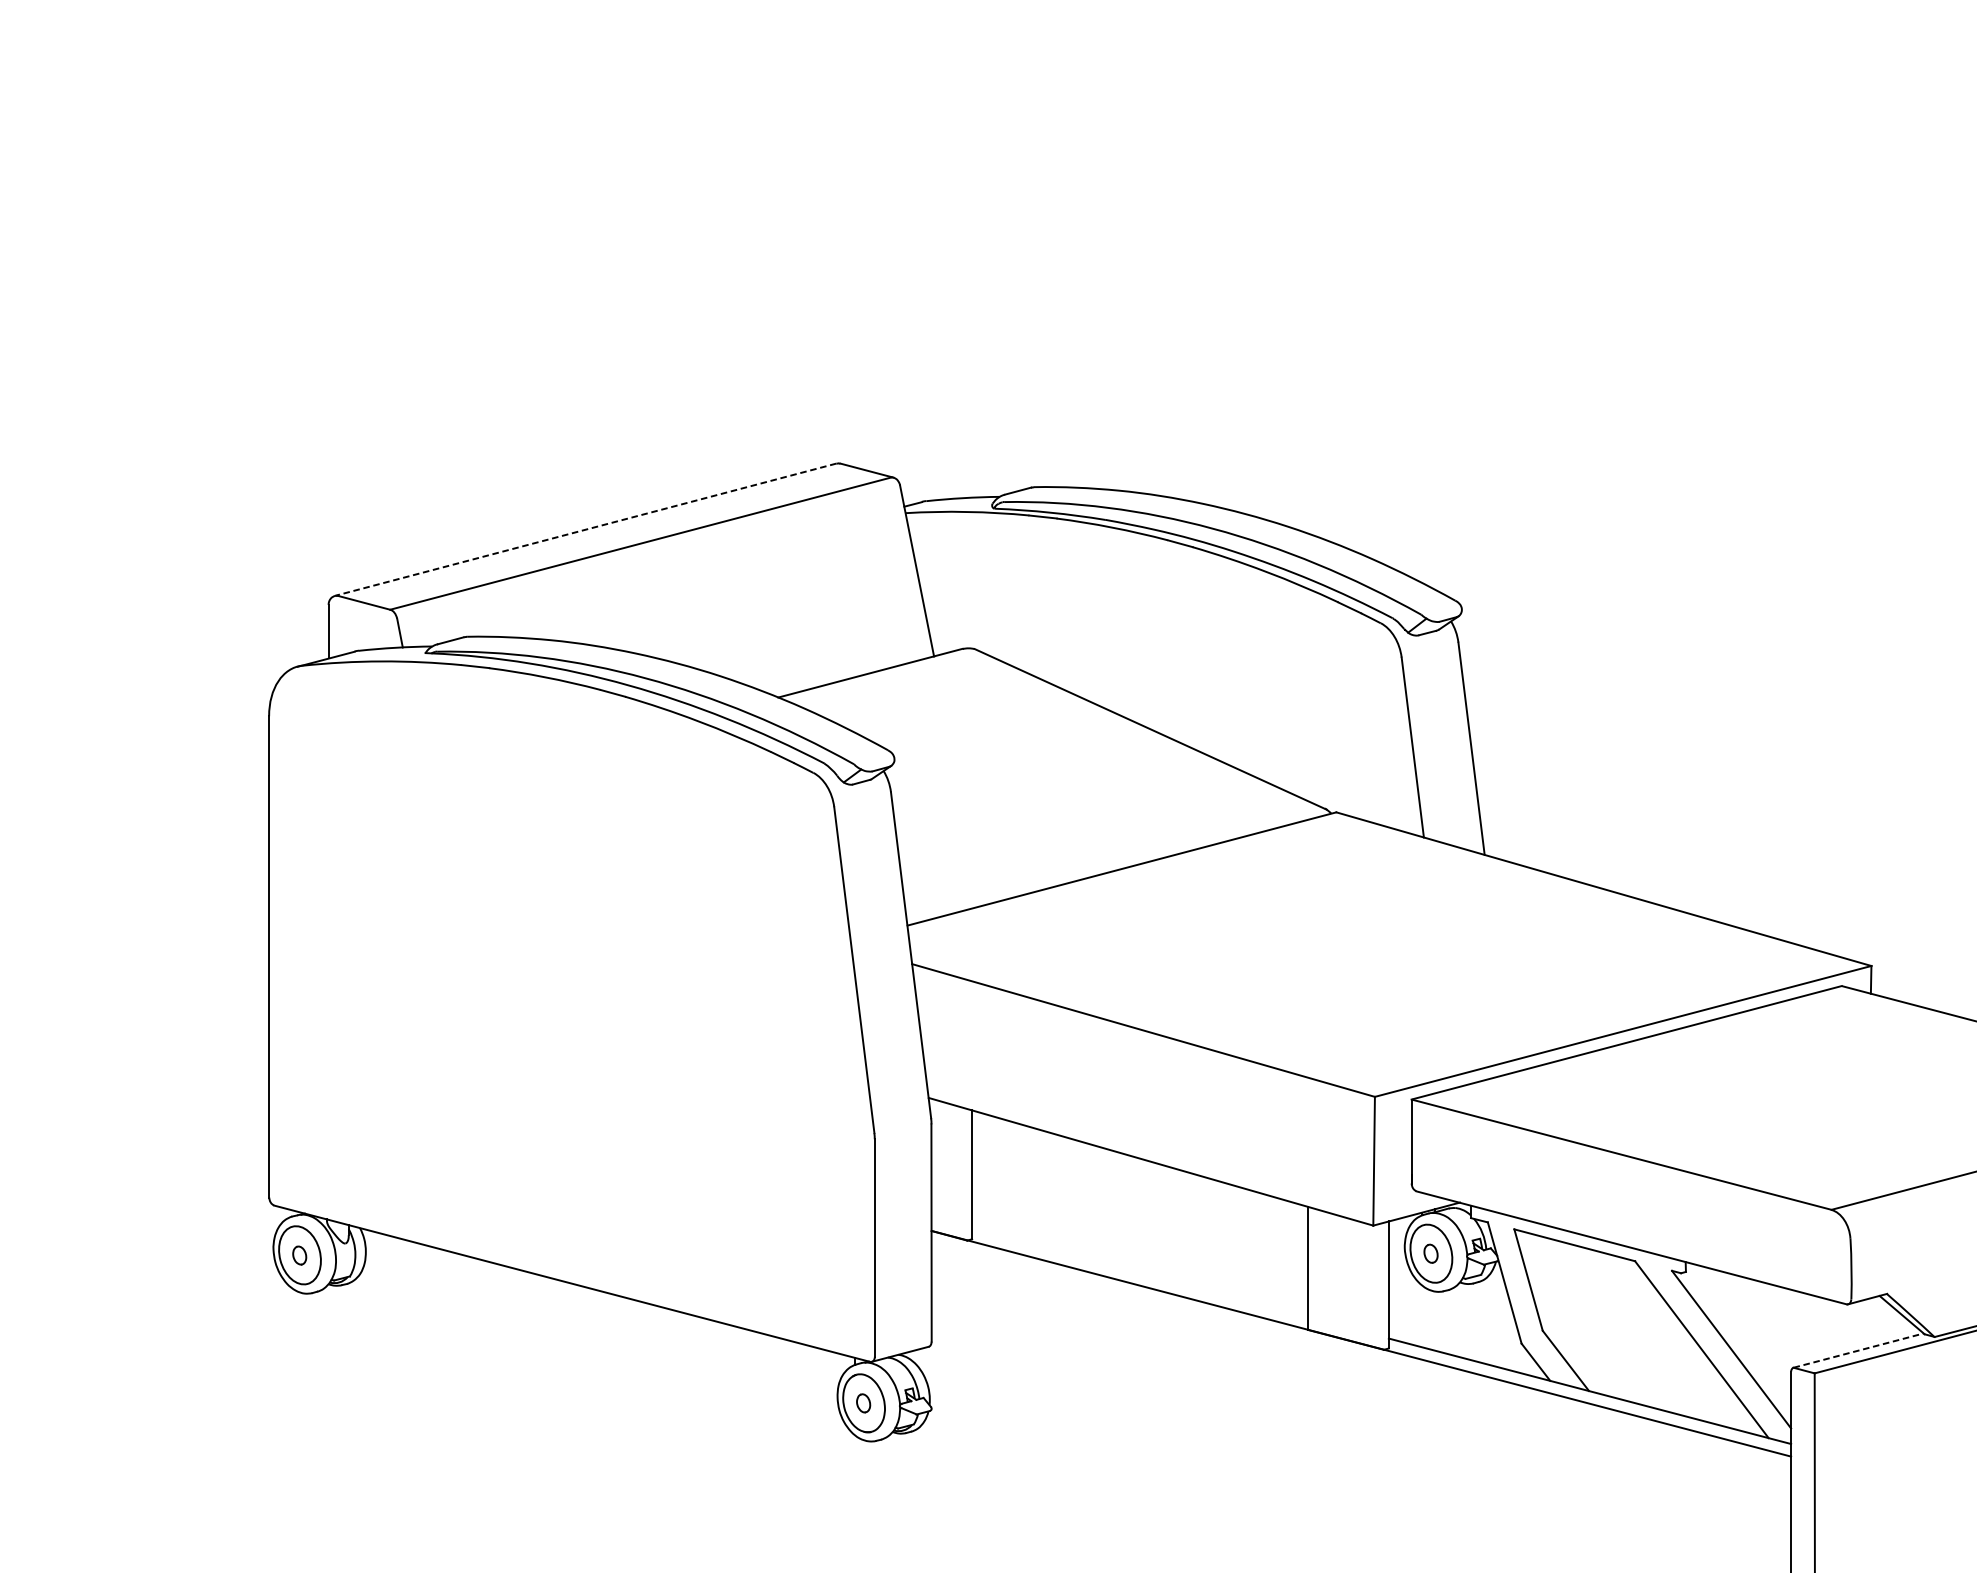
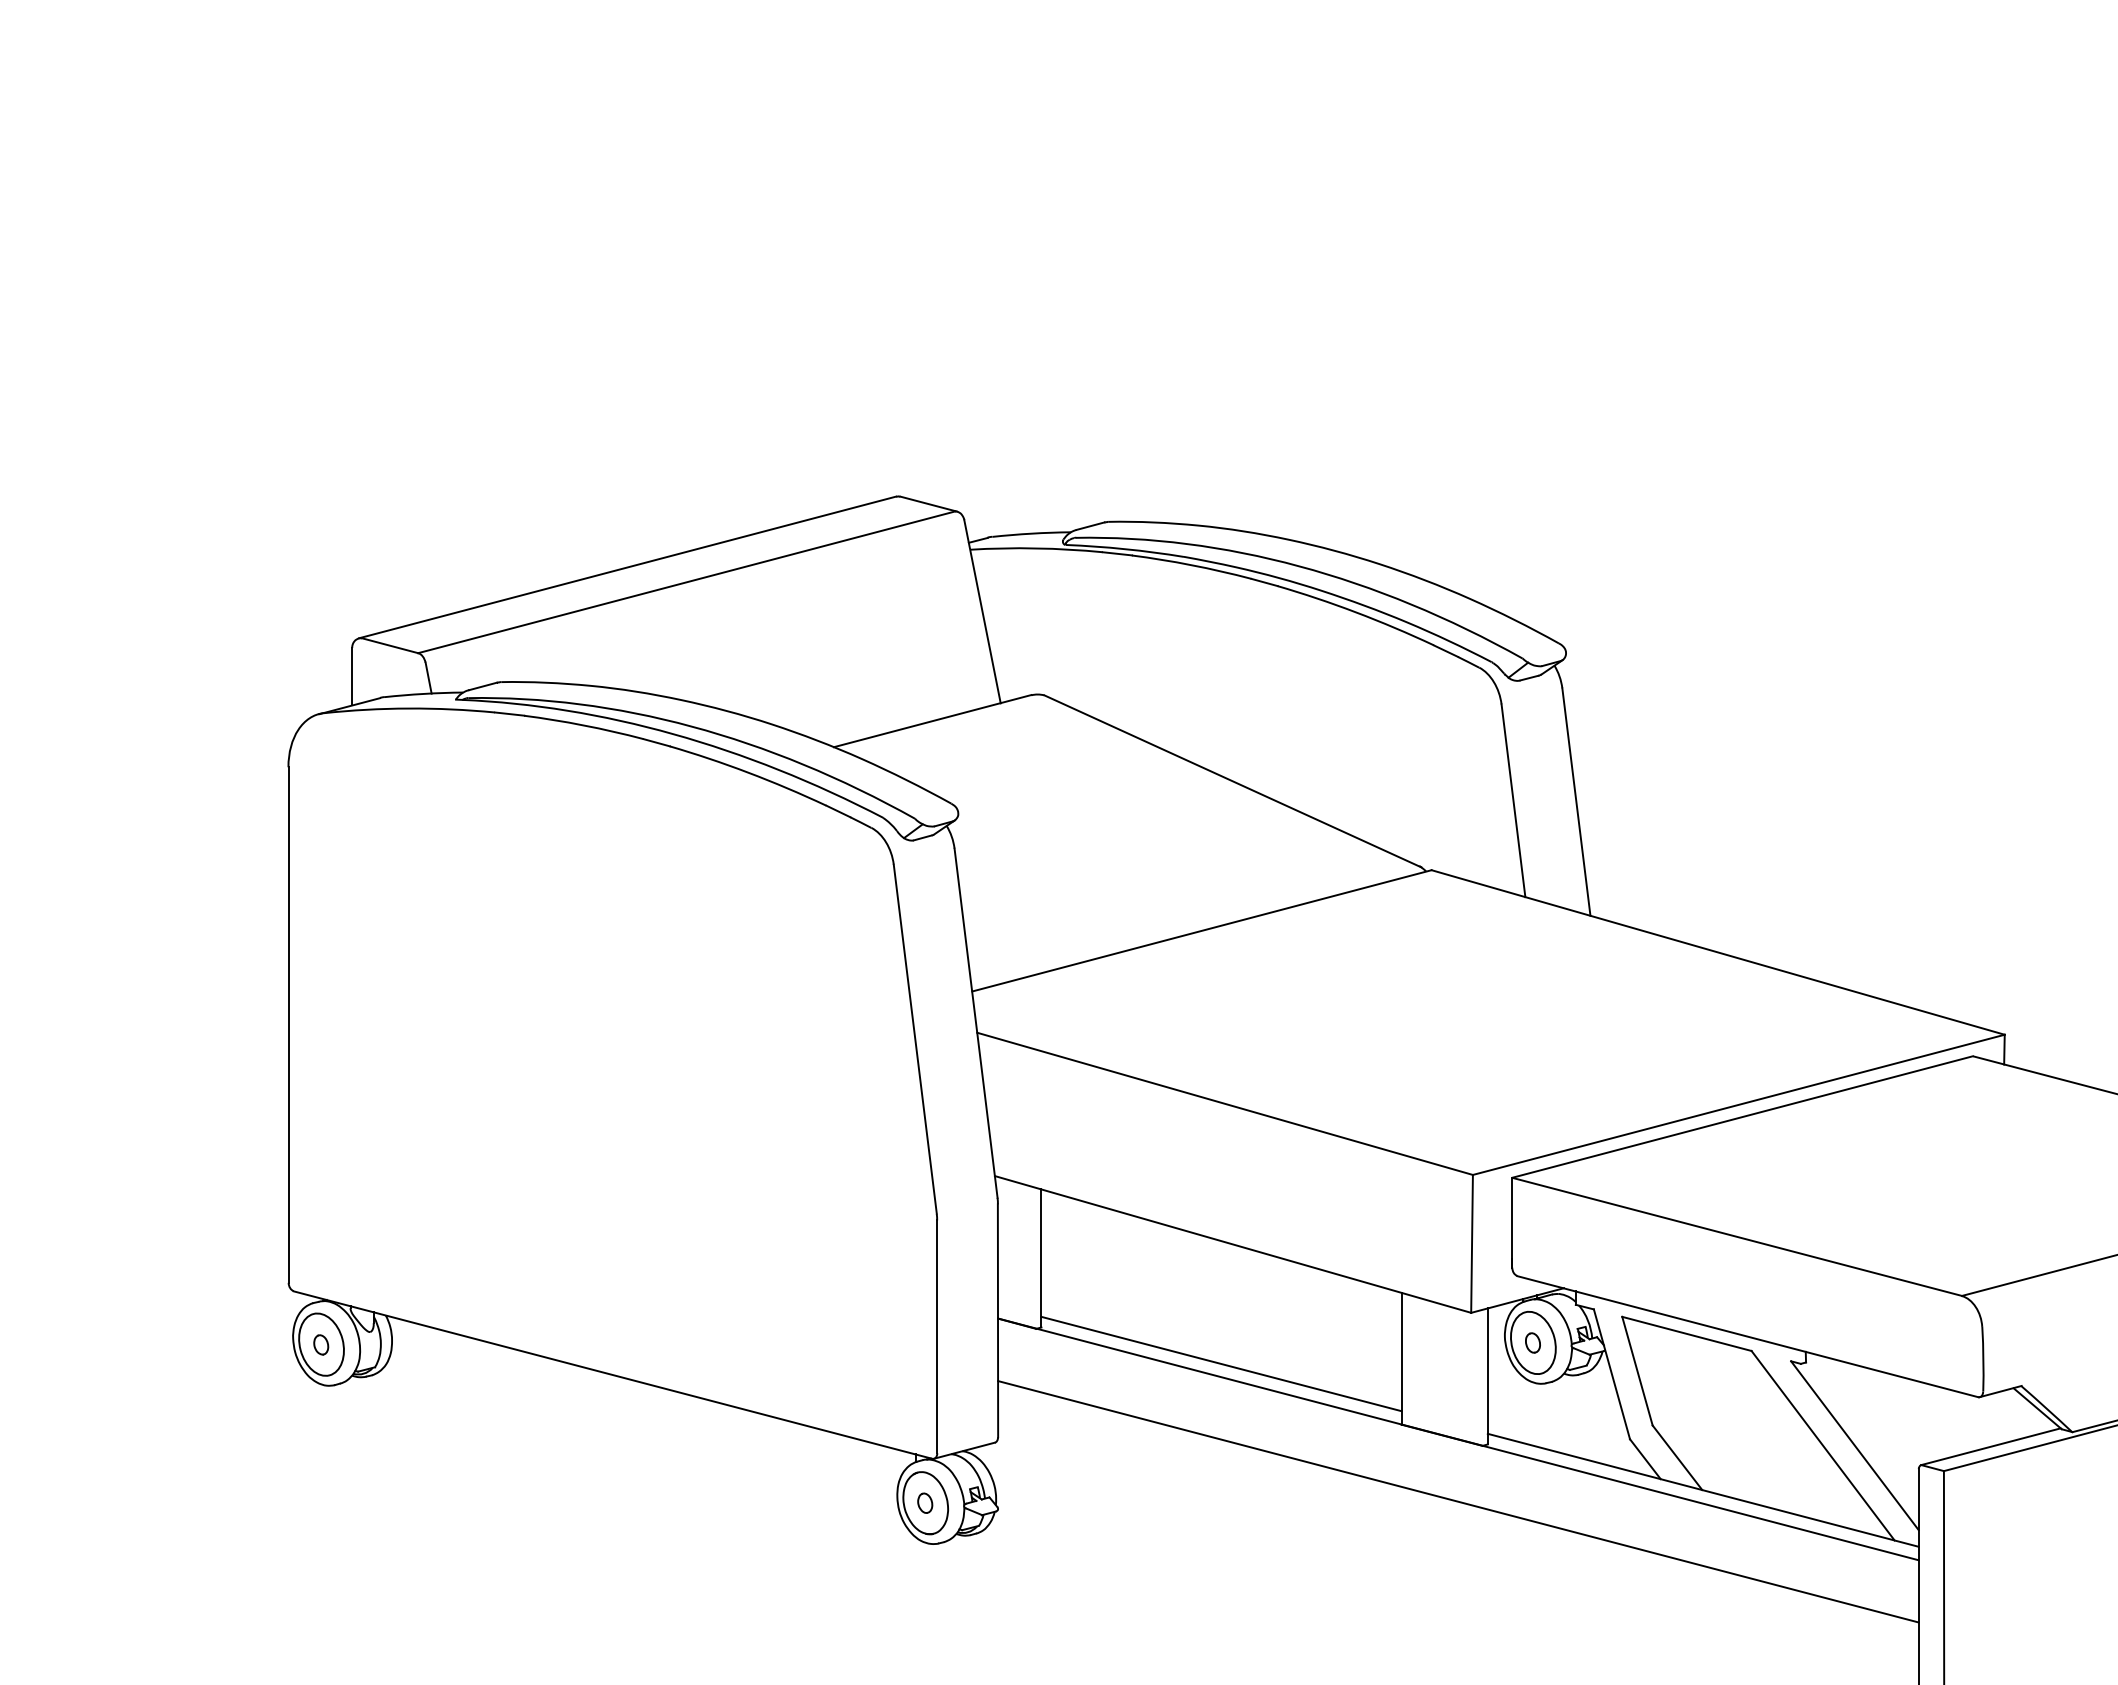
line: (585, 529) -> (627, 567), dashed -> solid
line: (1140, 1272) -> (1221, 1363), added
line: (1859, 1350) -> (1991, 1446), dashed -> solid
line: (1361, 1401) -> (1458, 1501), added

